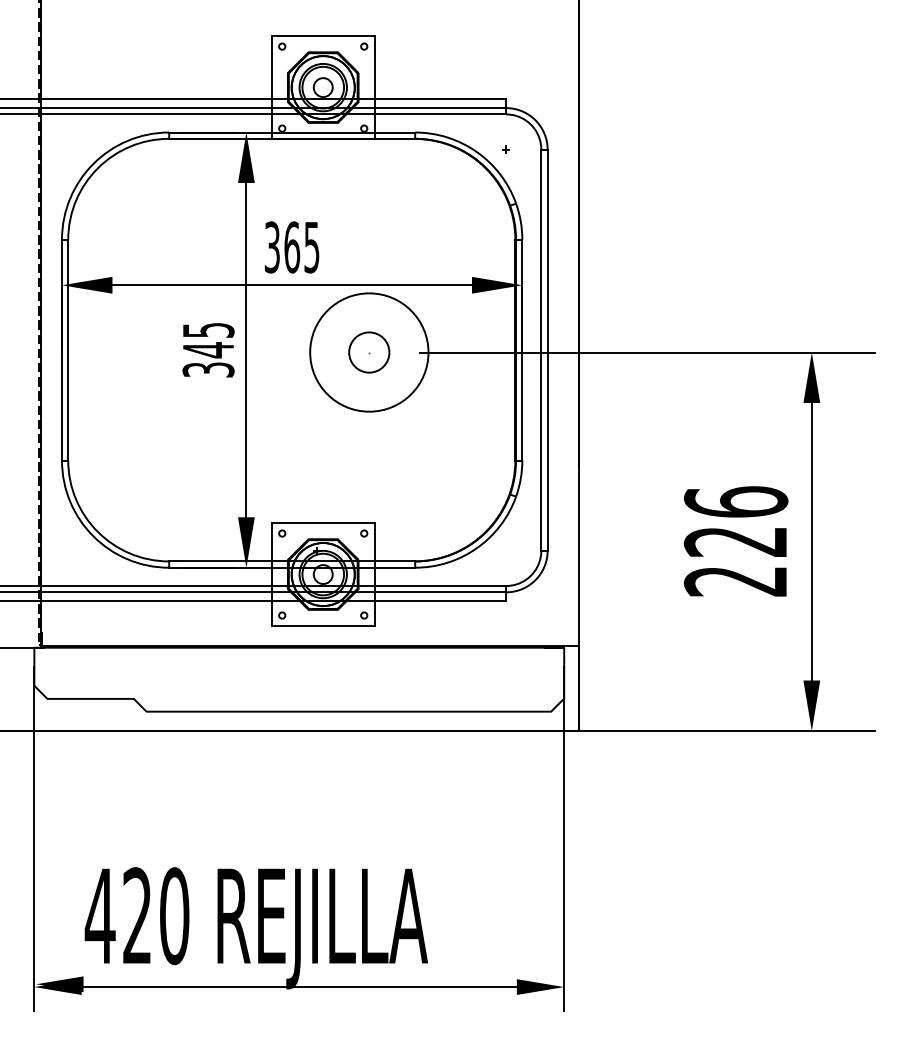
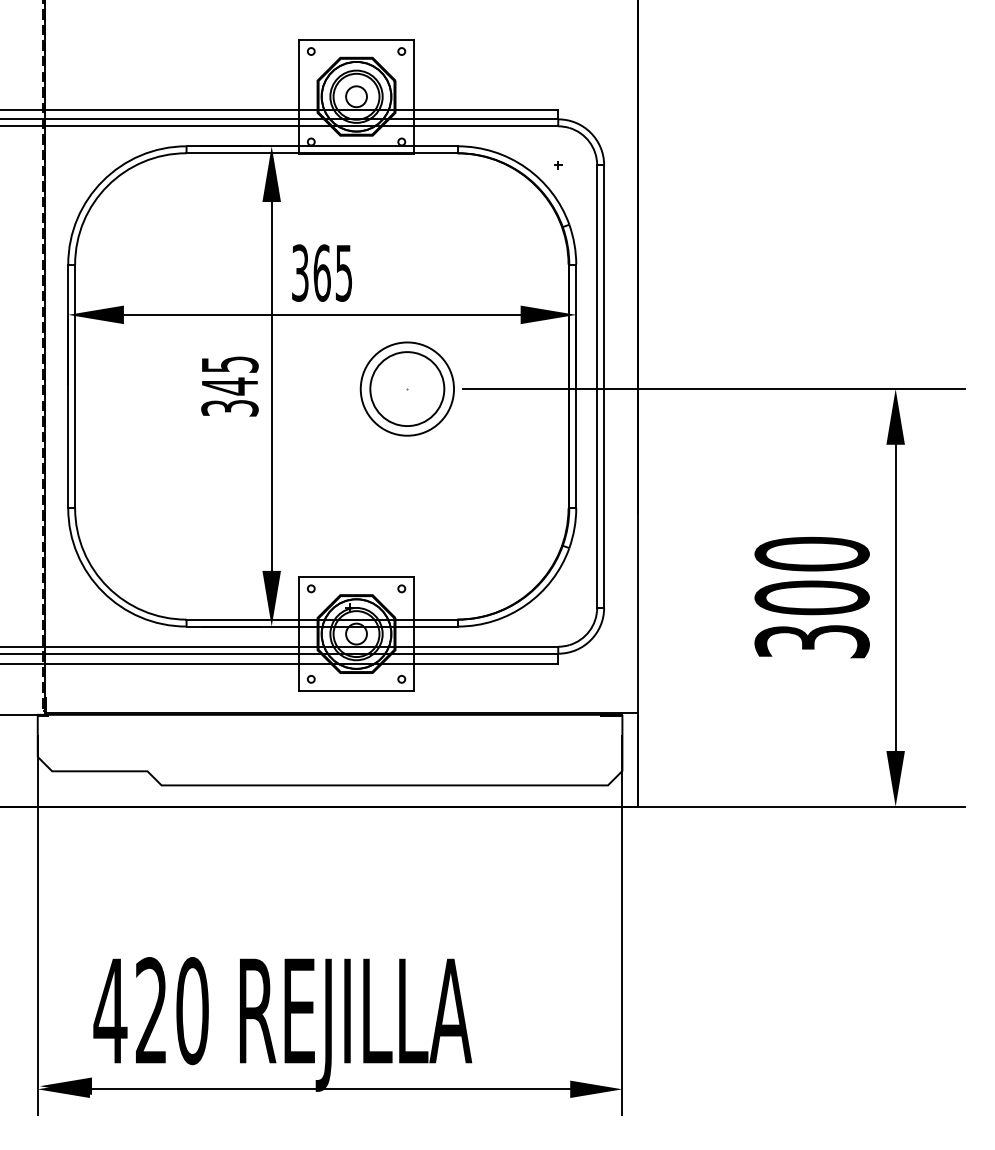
circle: (368, 352) -> (406, 389), size x1.67
circle: (369, 352) -> (407, 389), size x0.71
text: (735, 541) -> (811, 597), 226 -> 300

